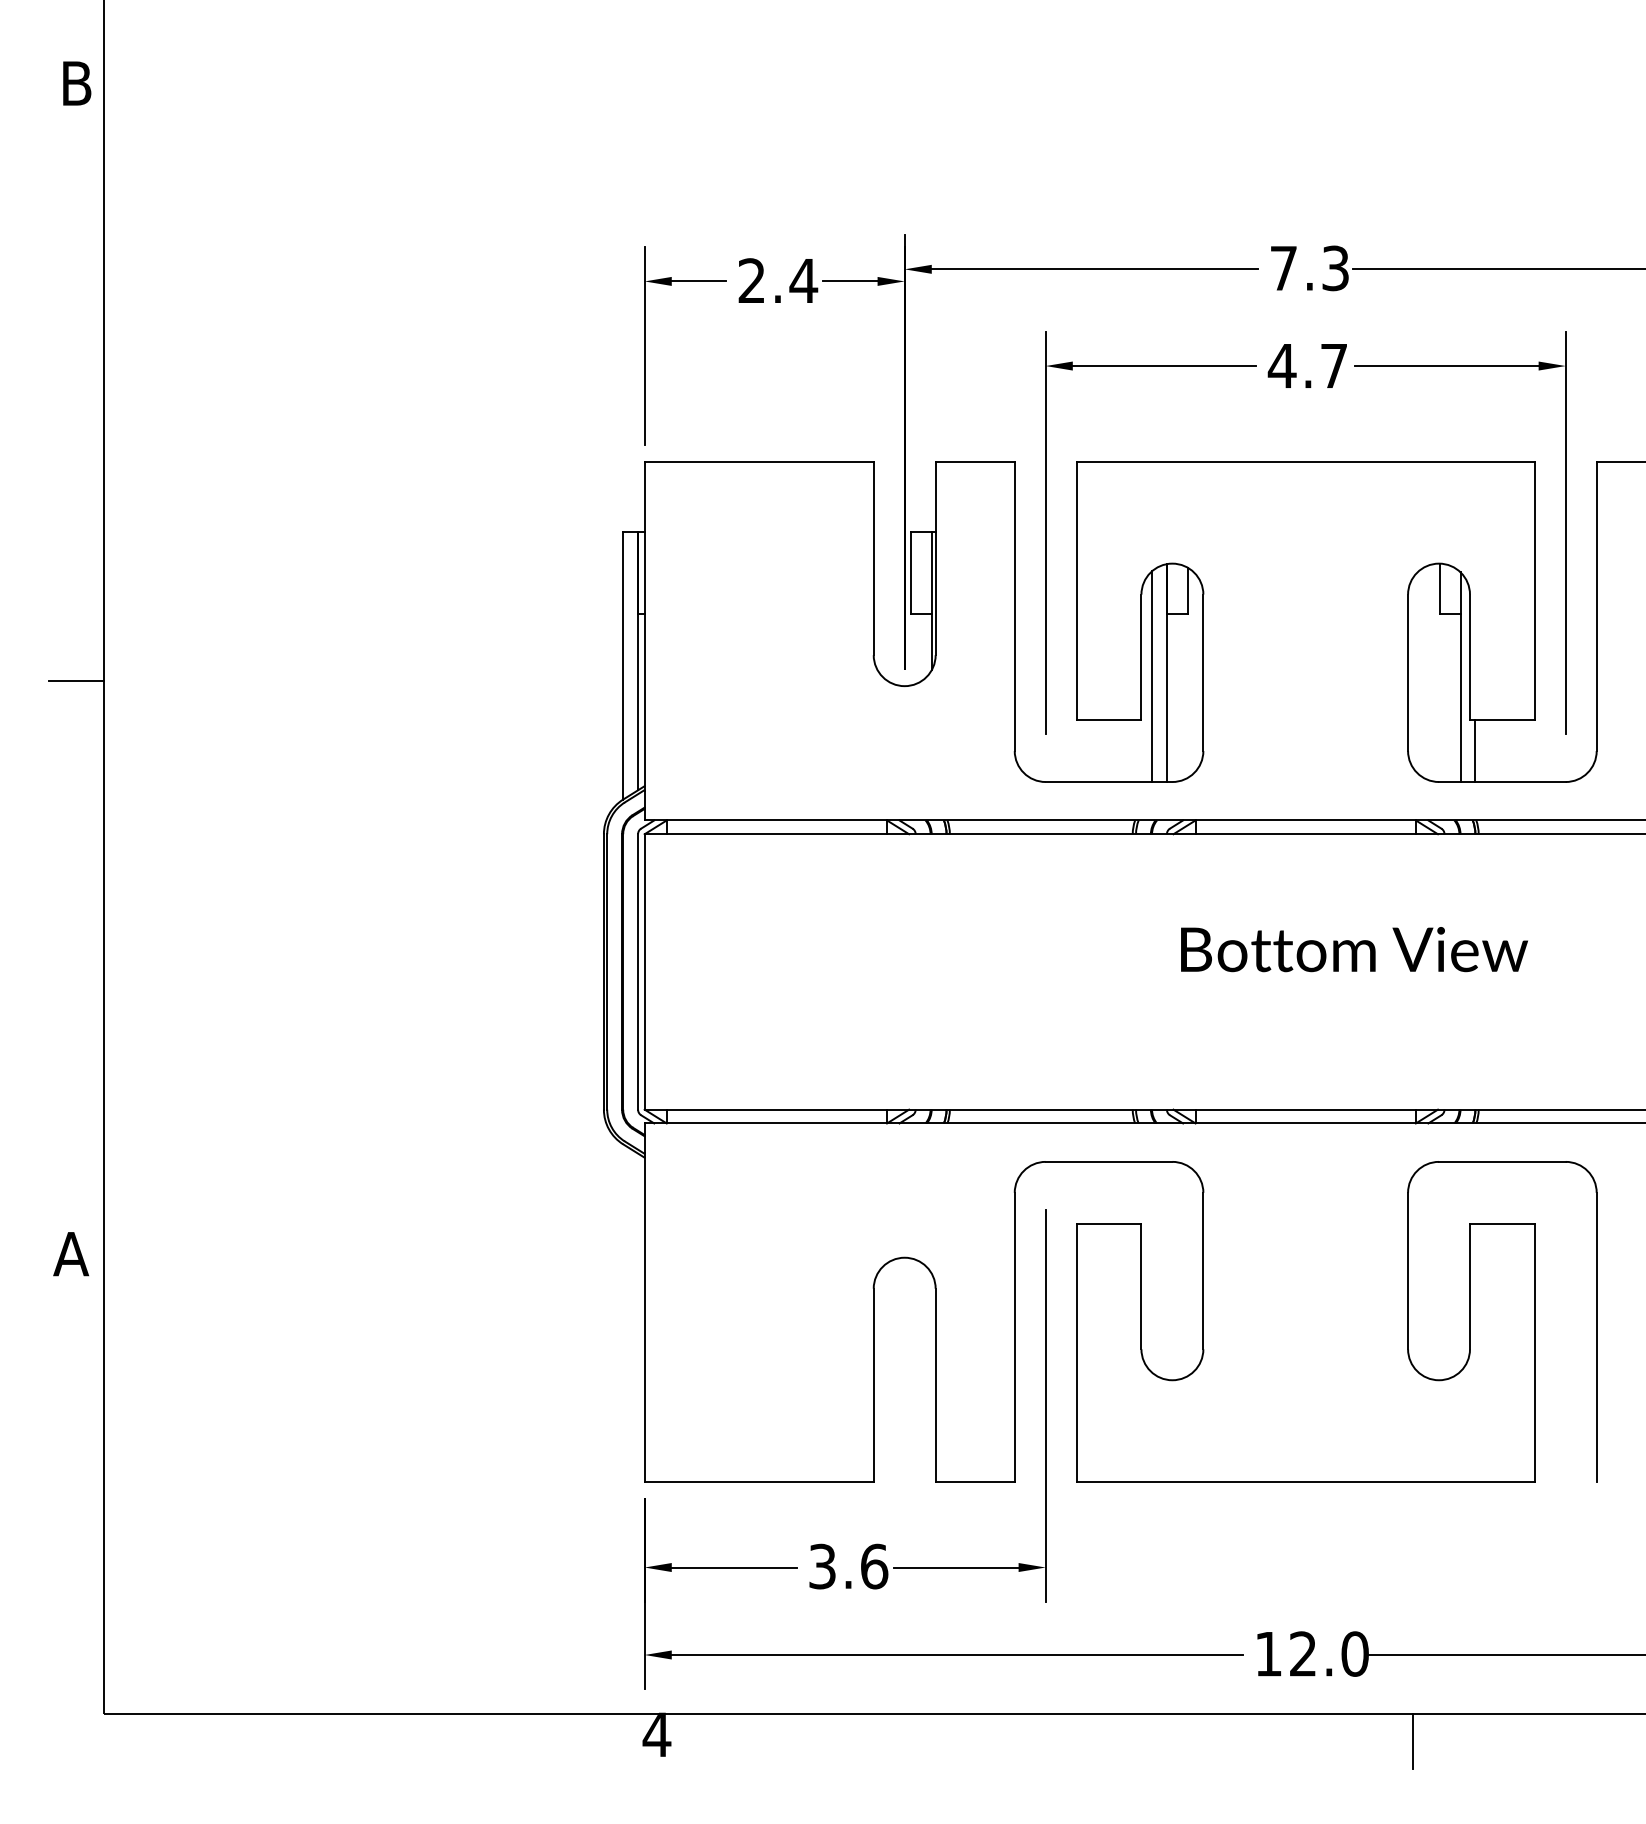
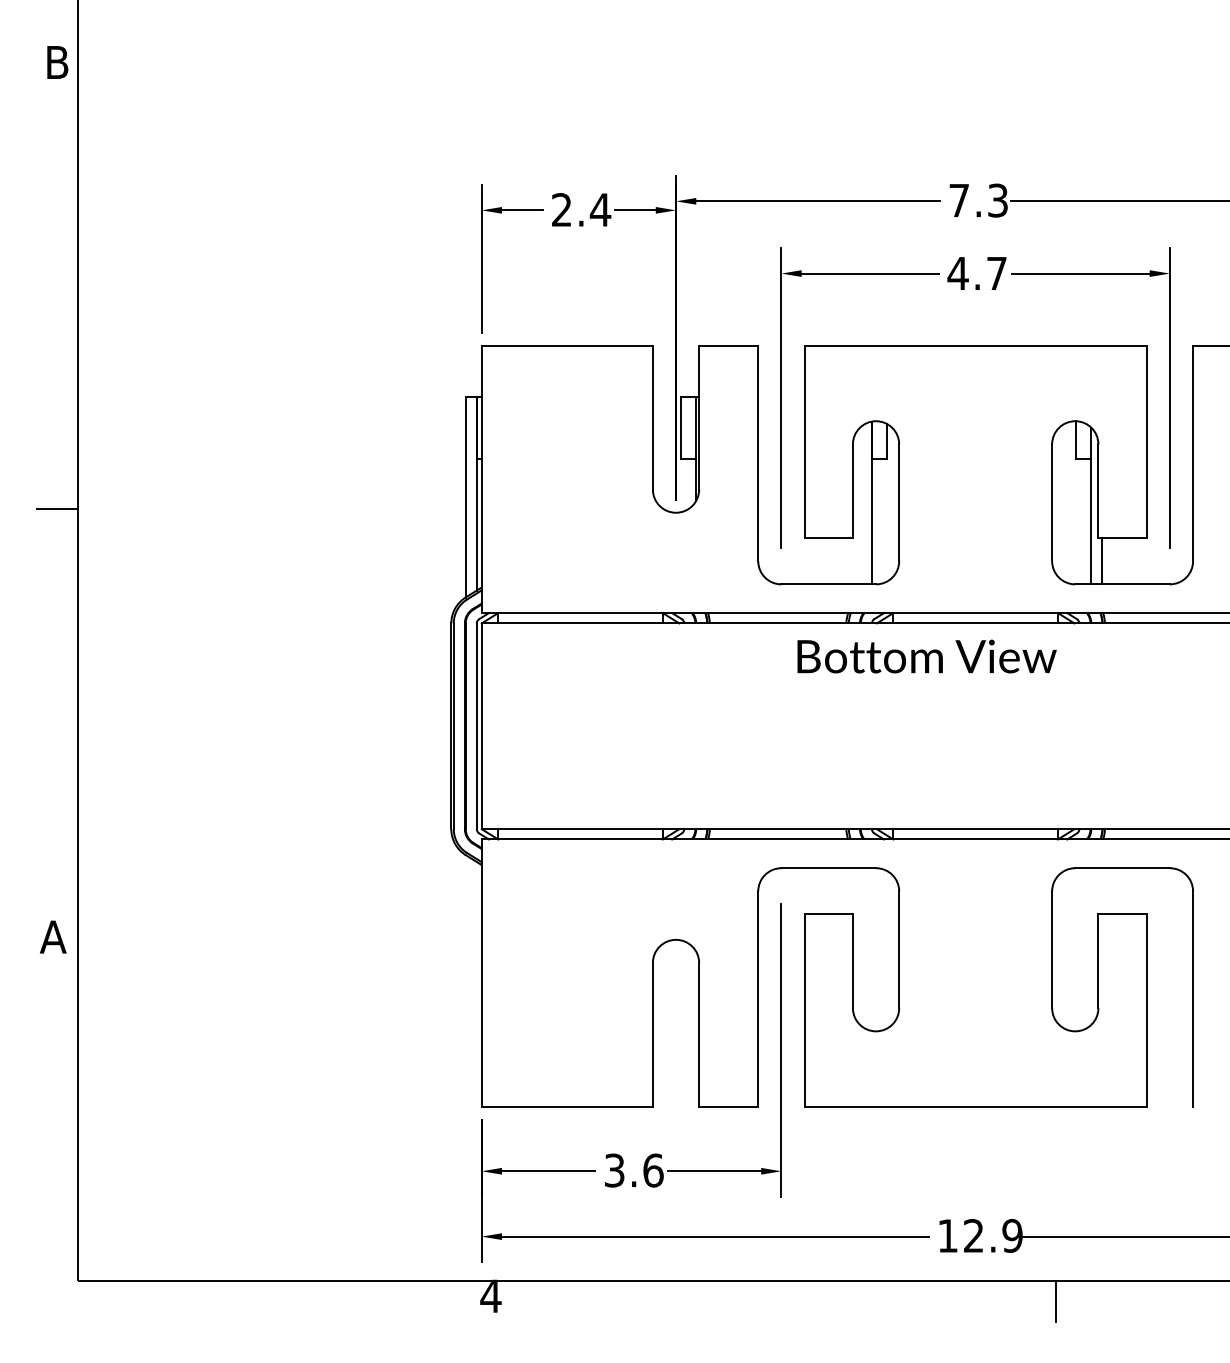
line: (1151, 676) -> (860, 505), removed
text: (1353, 949) -> (926, 656), moved
text: (1355, 1653) -> (1012, 1235), 12.0 -> 12.9

